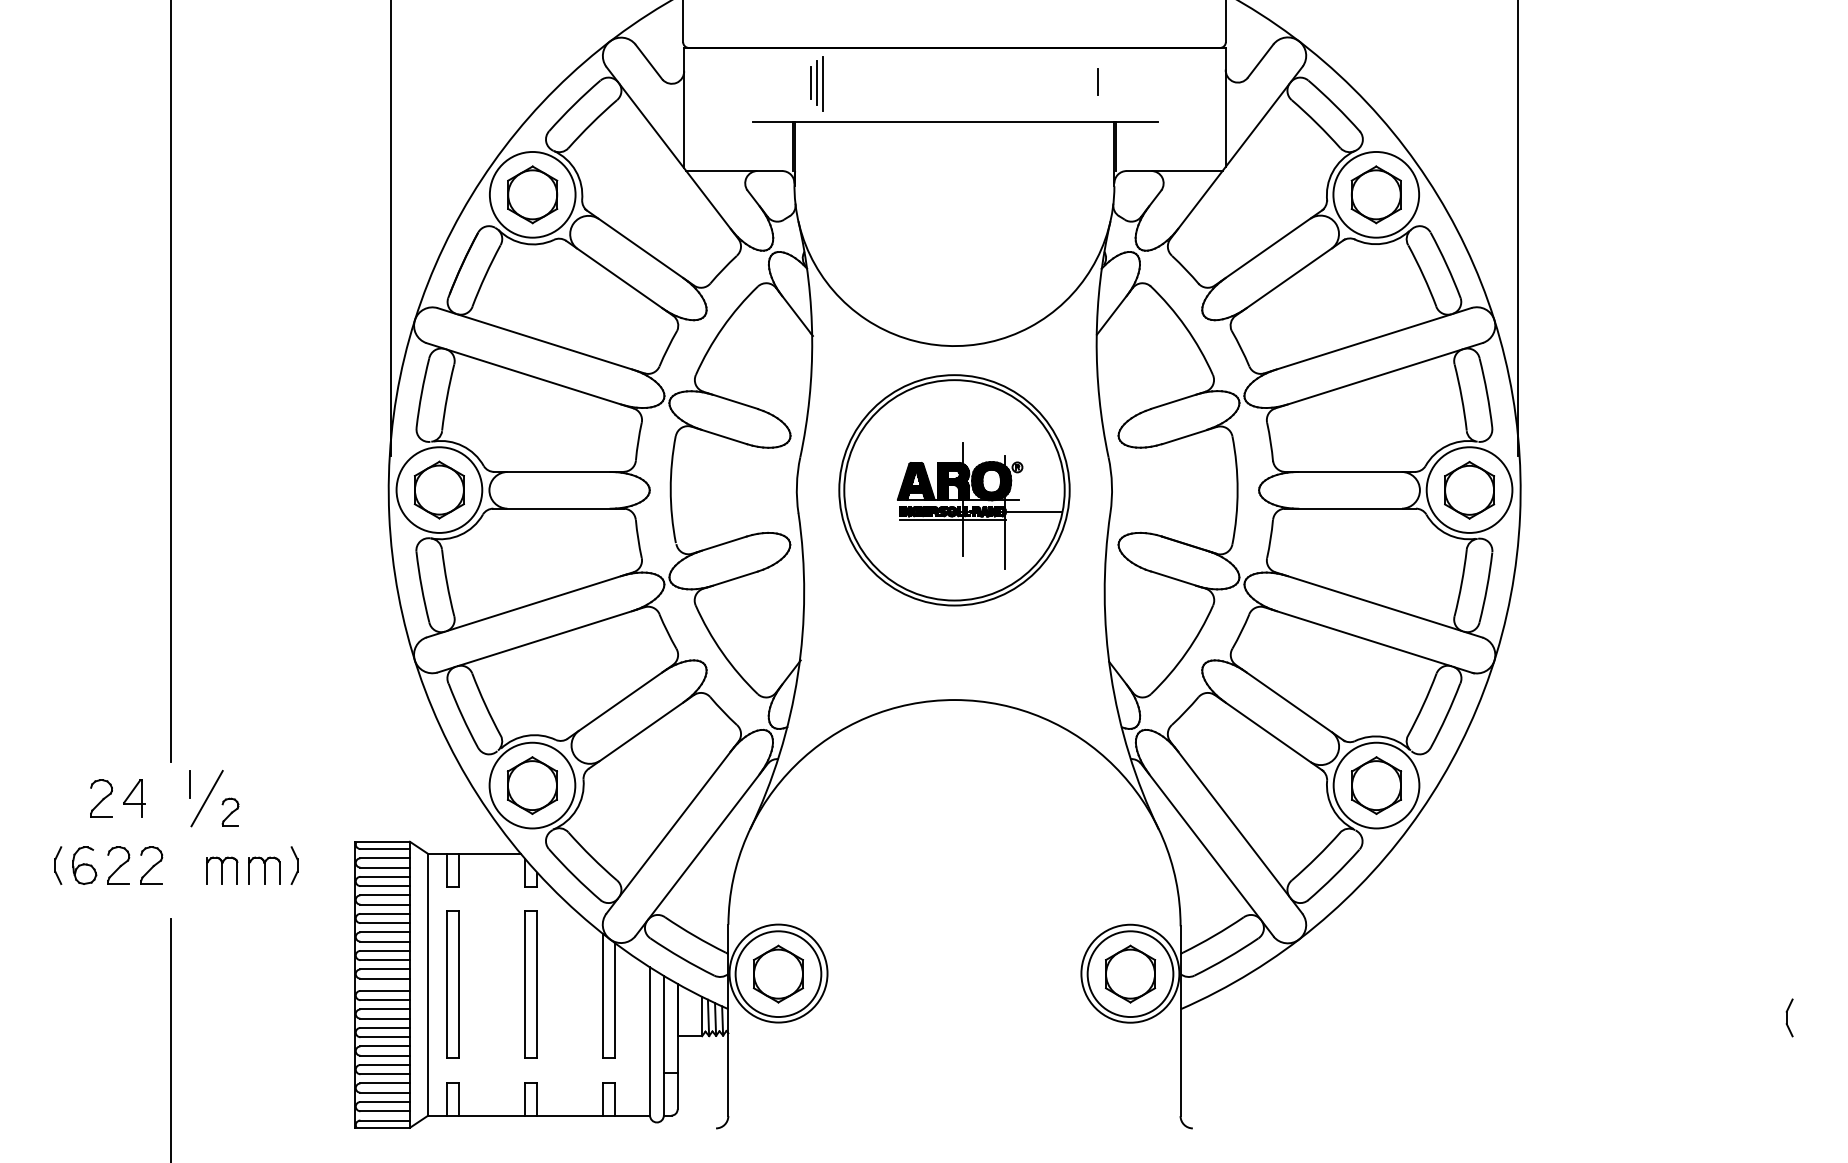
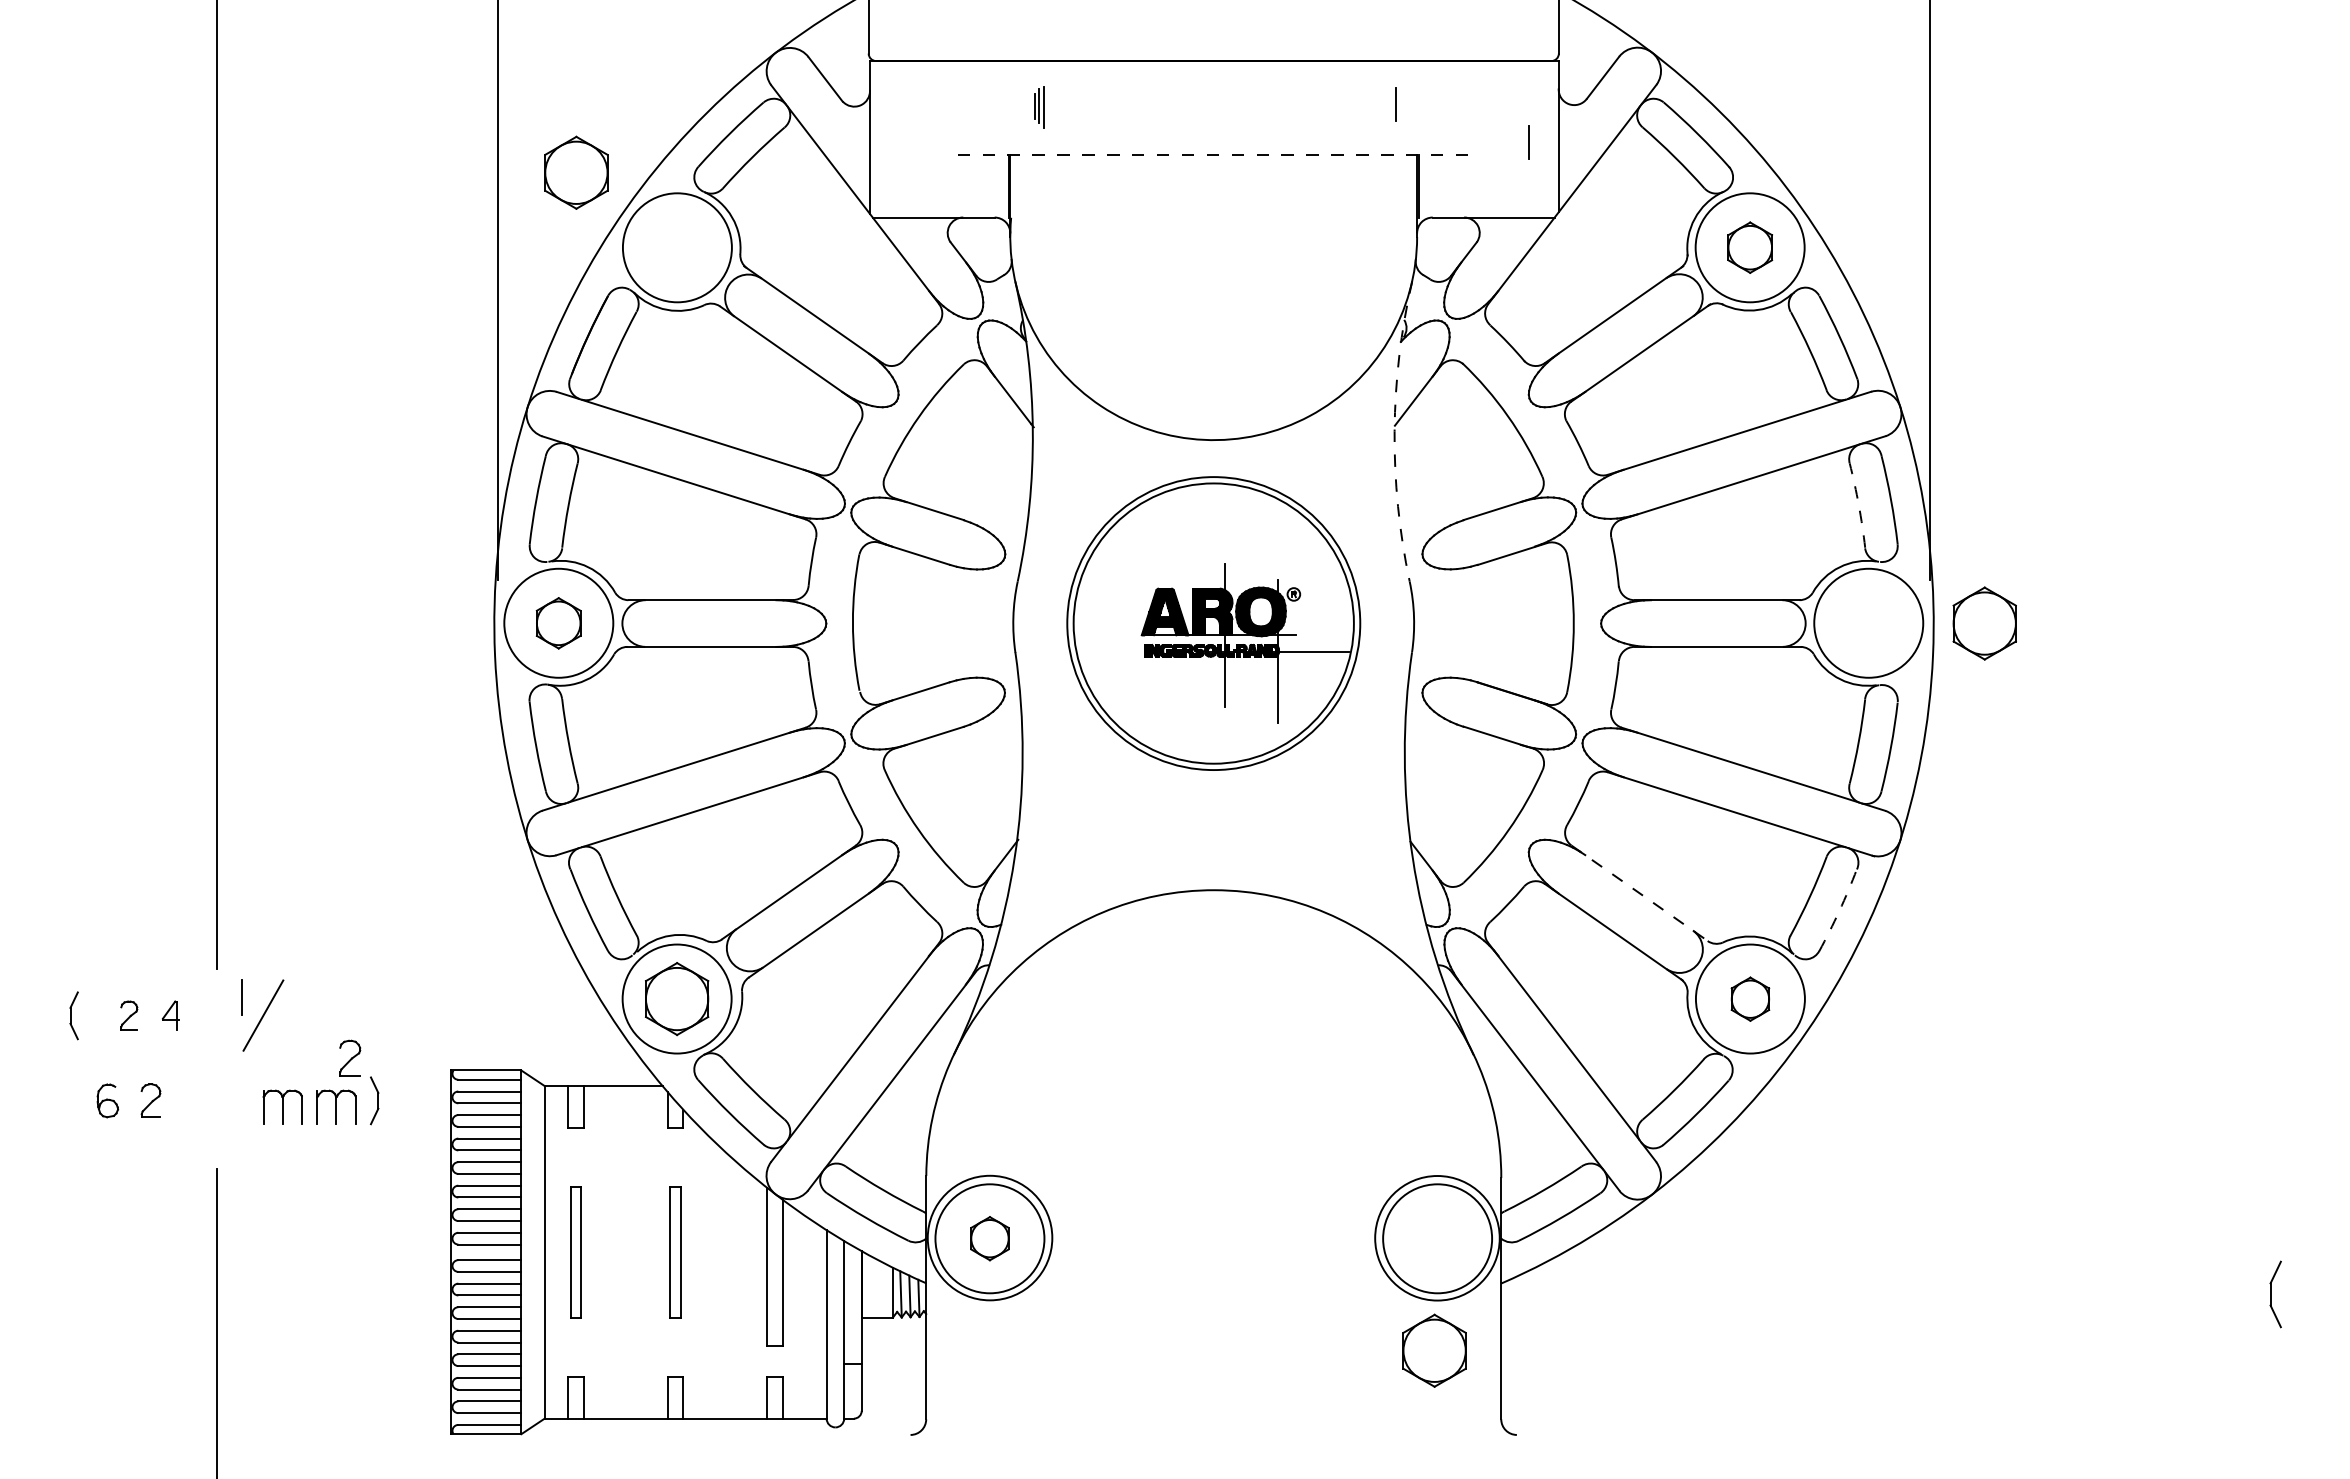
part: (817, 84) -> (1039, 107), size x0.6
line: (1201, 112) -> (1528, 142), added
line: (955, 121) -> (1215, 154), solid -> dashed
part: (532, 194) -> (576, 172), moved
part: (1376, 194) -> (1750, 247), size x0.7
arc: (1096, 339) -> (1394, 431), solid -> dashed
arc: (1461, 397) -> (1858, 505), solid -> dashed
part: (439, 490) -> (558, 623), size x0.7
part: (1469, 490) -> (1984, 623), moved
line: (952, 520) -> (1211, 661), removed
line: (1290, 703) -> (1640, 894), solid -> dashed
arc: (1446, 715) -> (1839, 910), solid -> dashed
part: (1376, 785) -> (1750, 999), size x0.6
part: (101, 798) -> (129, 1015), size x0.6
part: (134, 798) -> (170, 1015), size x0.6
part: (230, 811) -> (350, 1057), moved
part: (57, 865) -> (73, 1015), moved
part: (84, 865) -> (107, 1100), size x0.7
part: (118, 865) -> (150, 1100), size x0.7
part: (151, 865) -> (192, 1100), removed
part: (778, 973) -> (989, 1238), size x0.6
part: (1130, 973) -> (1434, 1350), moved
part: (452, 984) -> (575, 1252), size x0.7
part: (531, 984) -> (675, 1252), size x0.7
part: (1789, 1017) -> (2275, 1294), size x1.4

